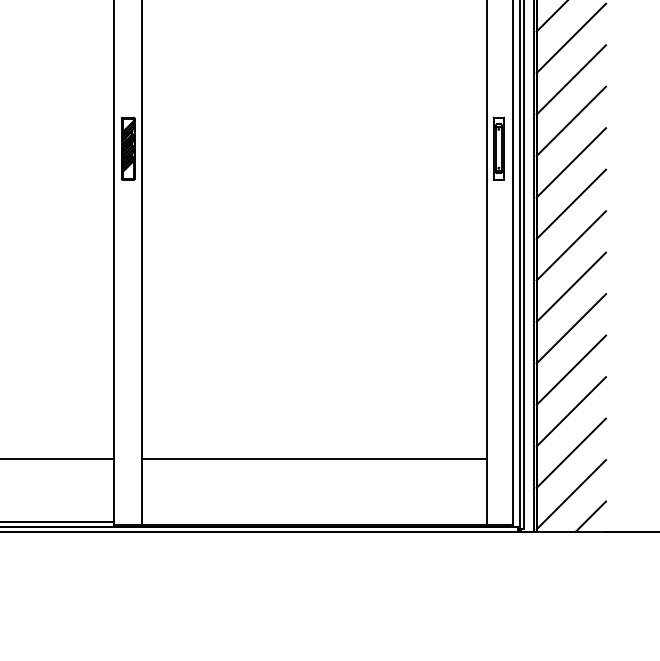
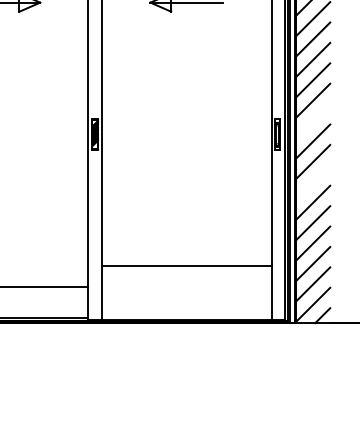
line: (572, 121) -> (313, 121), removed
line: (572, 245) -> (313, 182), removed
line: (313, 459) -> (186, 266), moved

